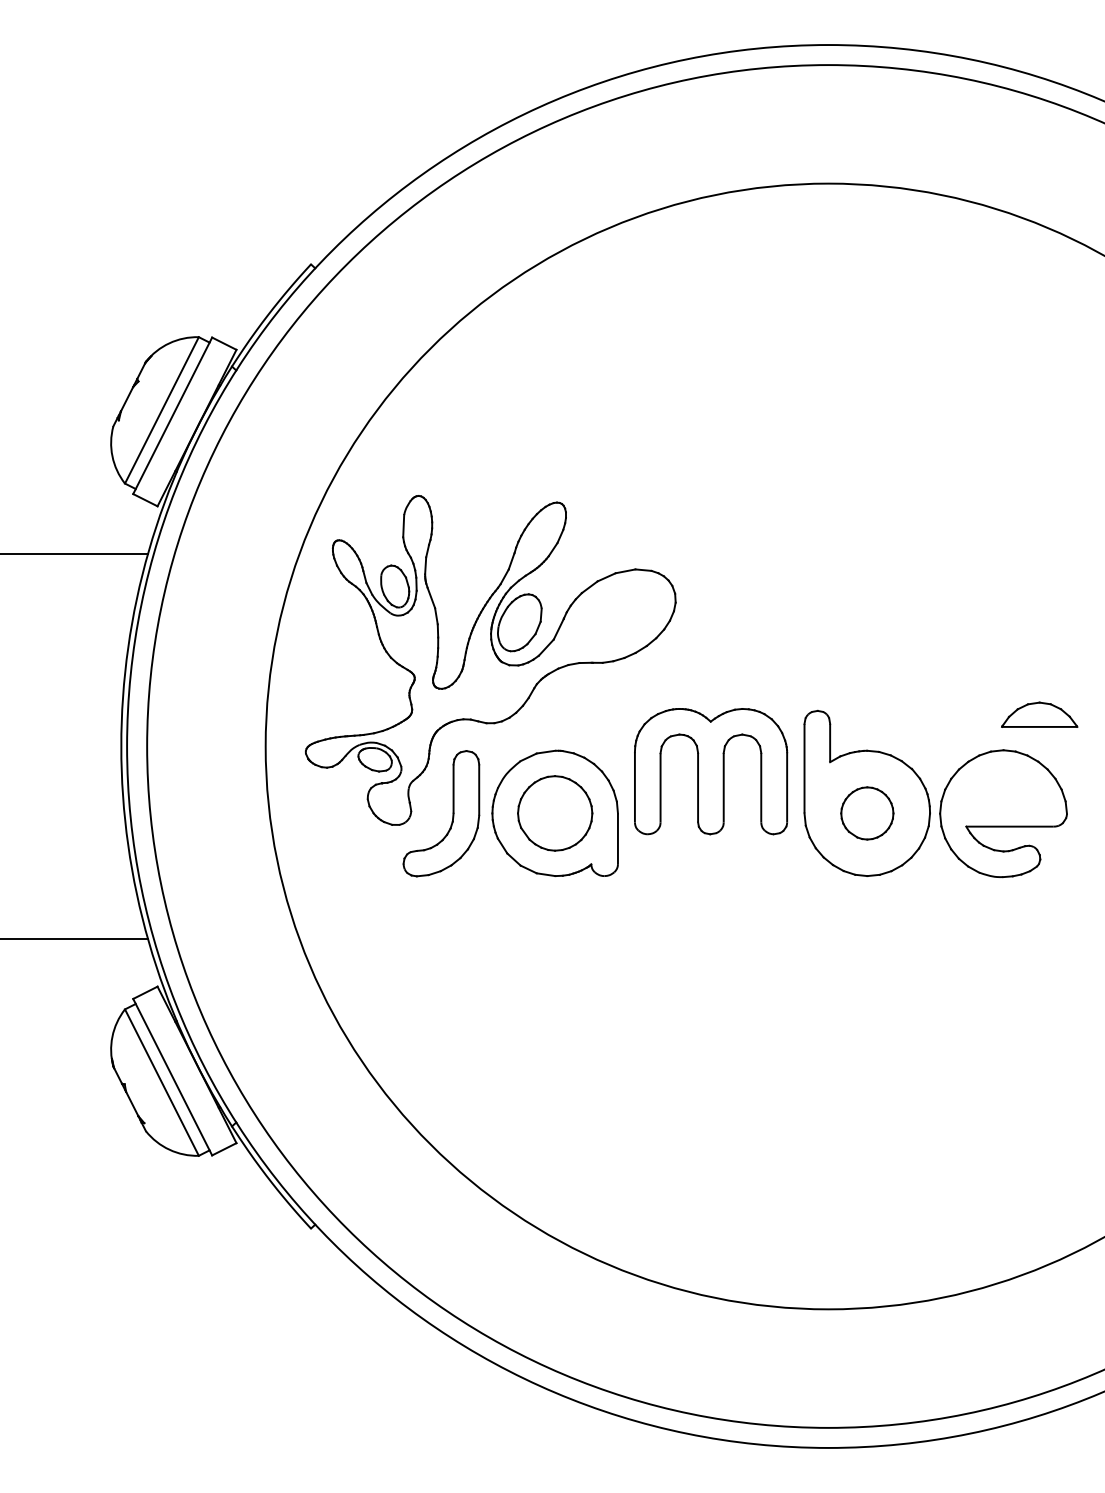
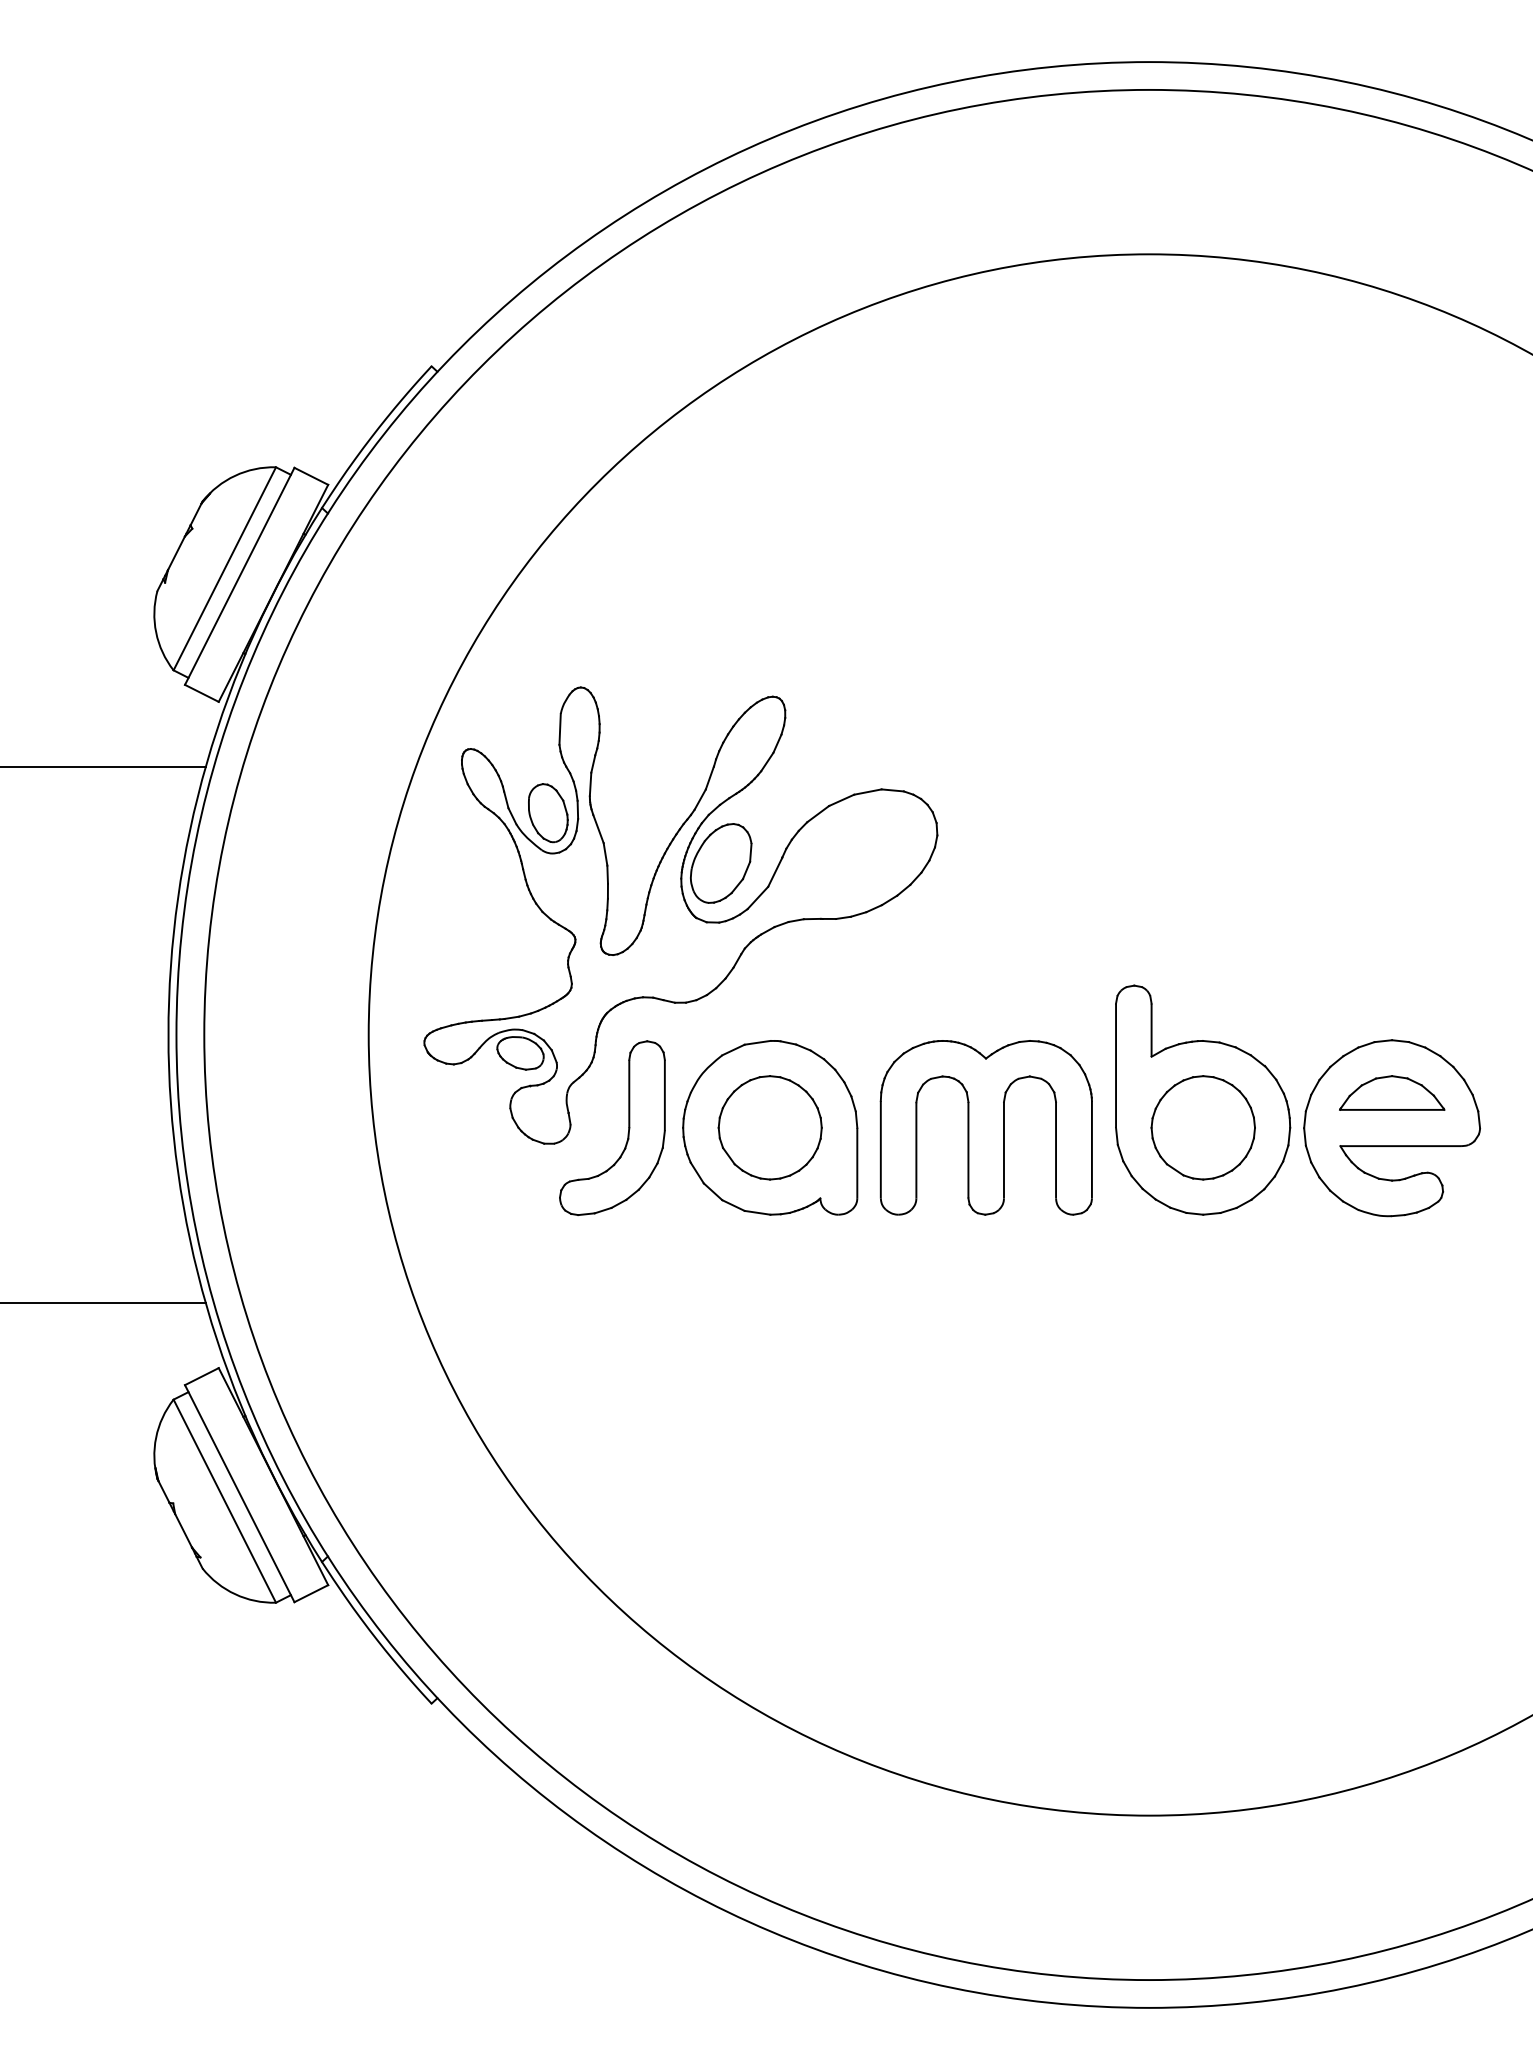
part: (1039, 714) -> (1392, 1092), moved
part: (710, 771) -> (985, 1127), moved
part: (866, 813) -> (1202, 1127), size x1.43

